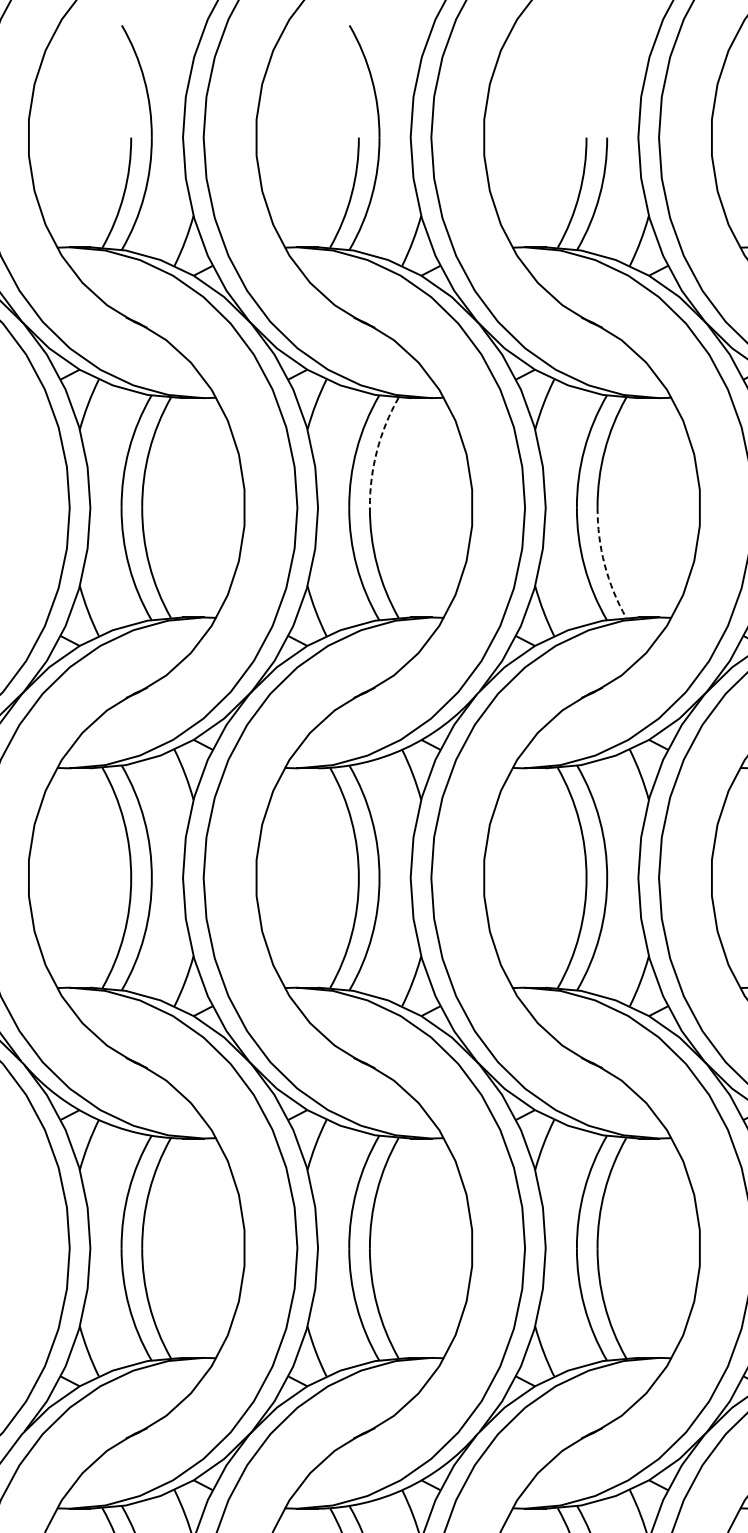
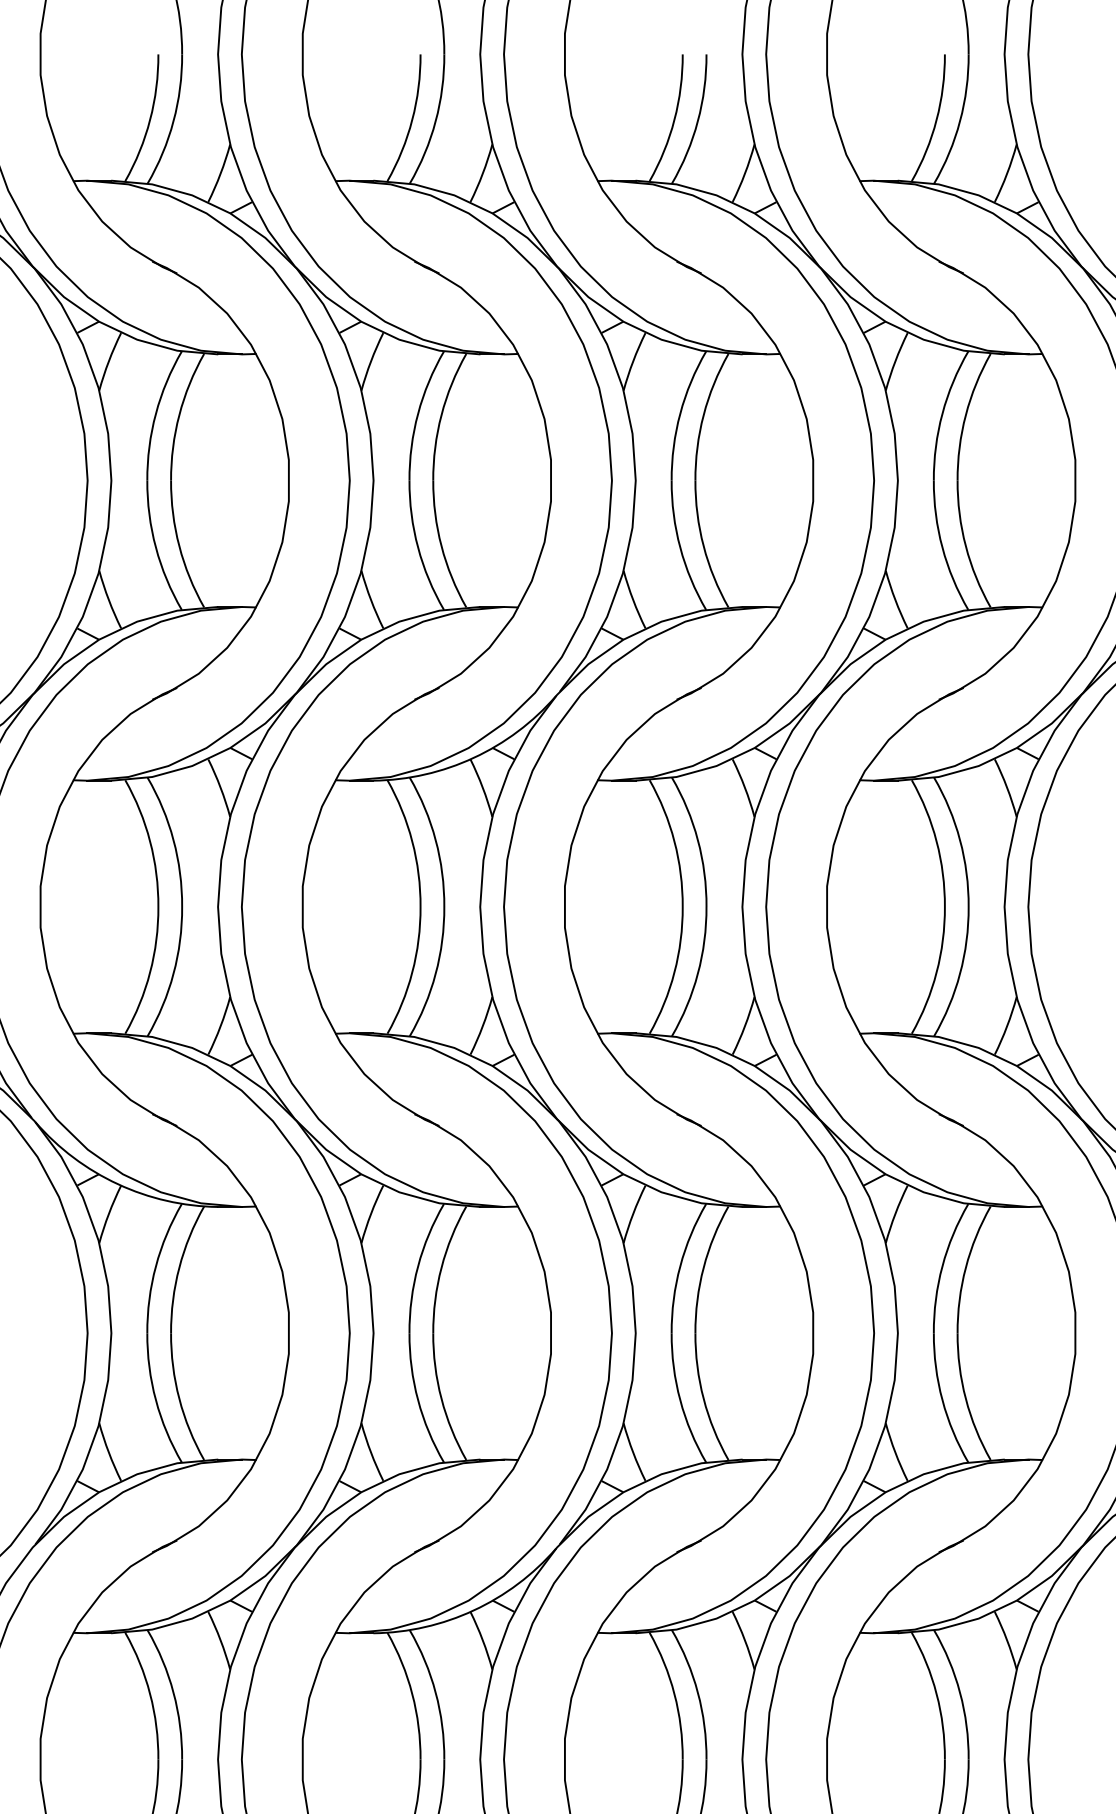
arc: (377, 451) -> (441, 415), dashed -> solid
arc: (604, 564) -> (703, 546), dashed -> solid

